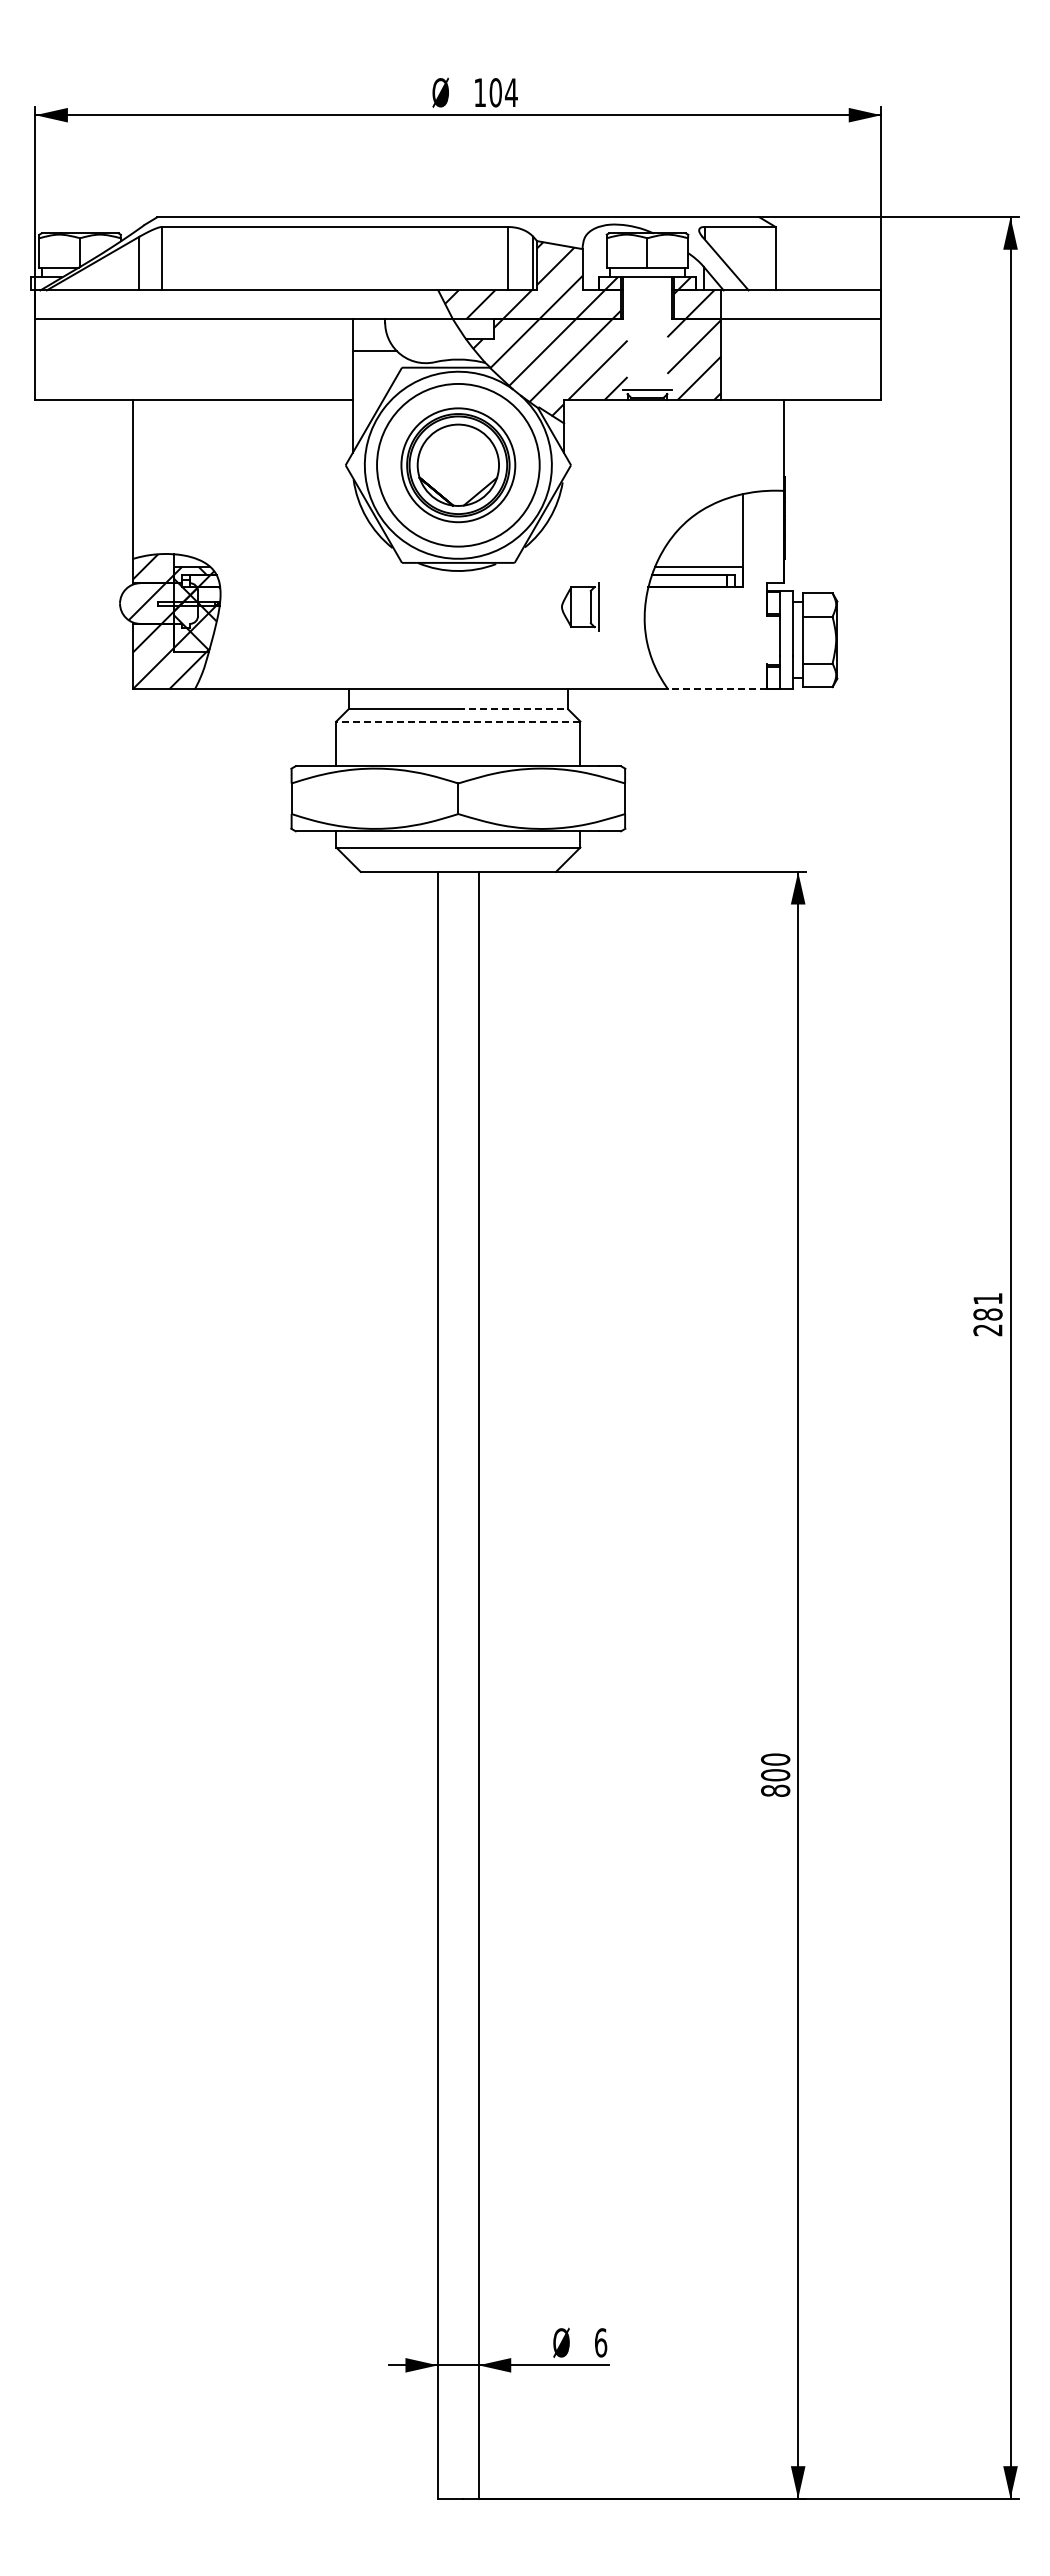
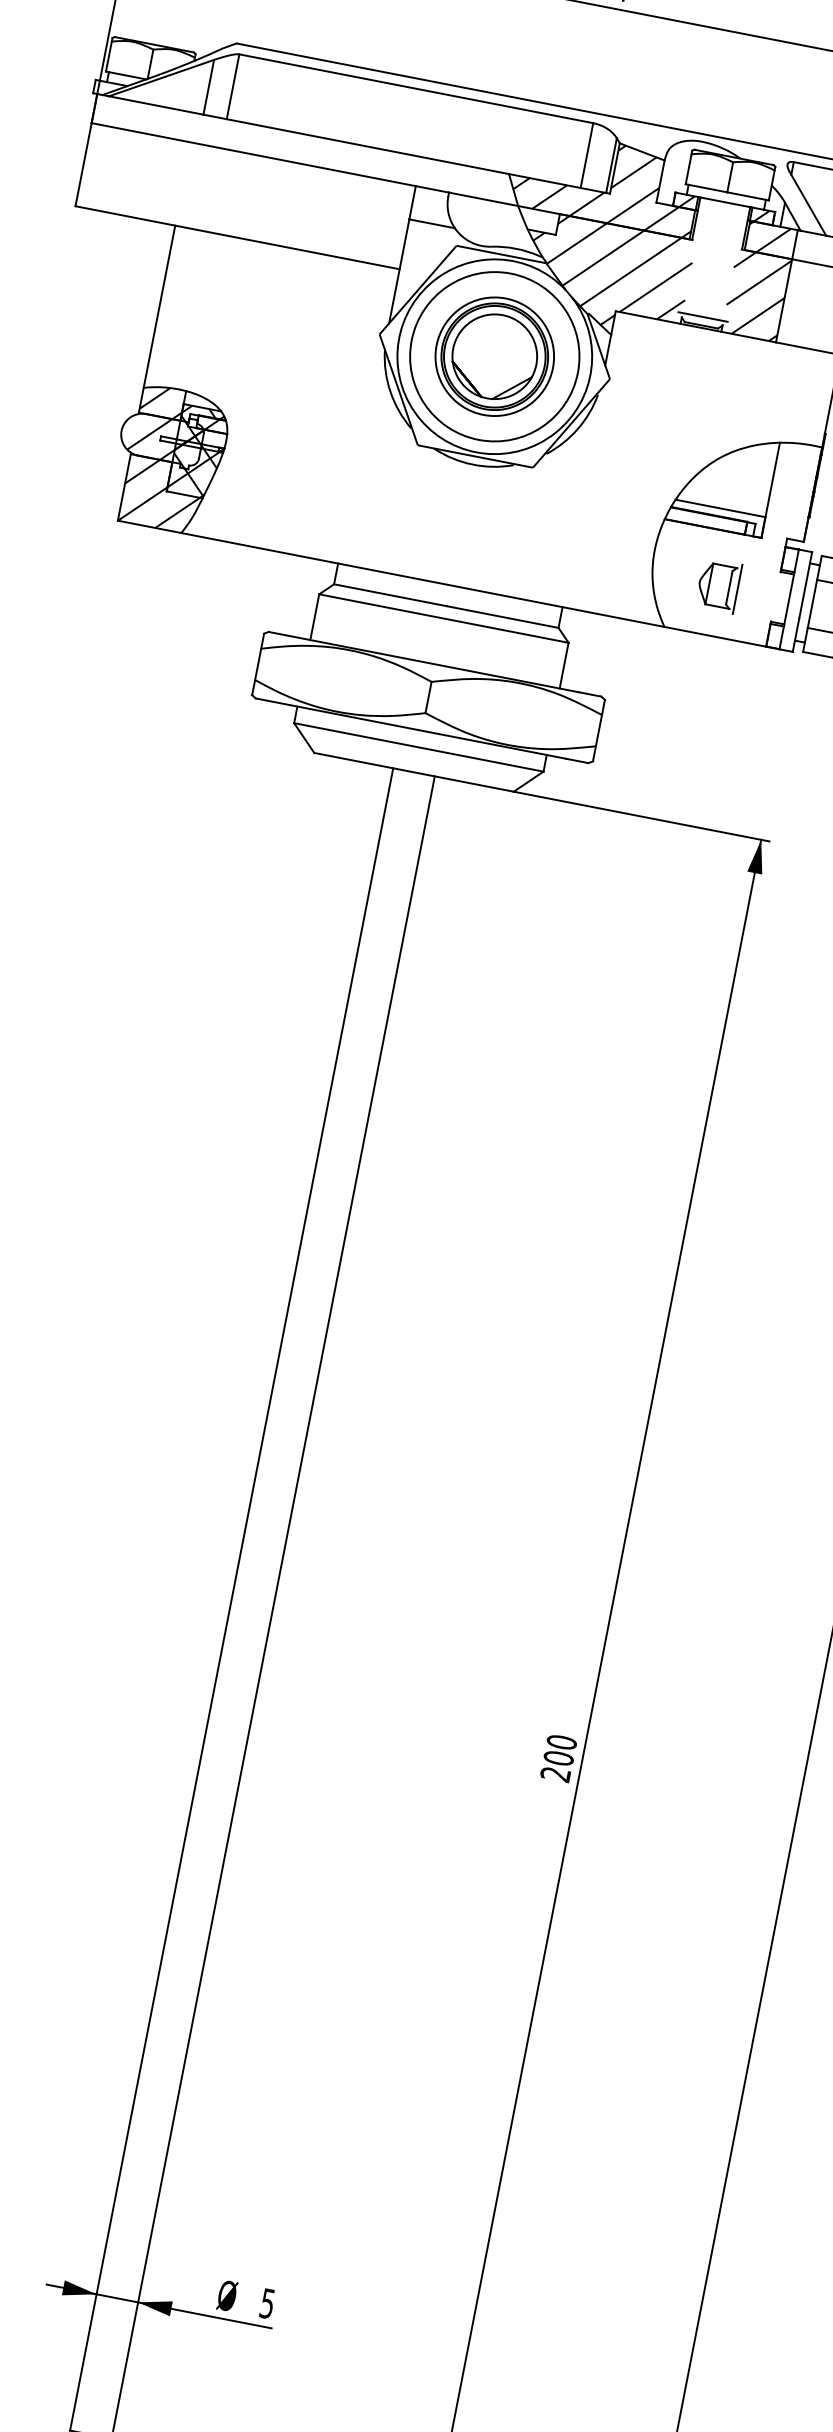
part: (580, 606) -> (718, 585), moved
line: (717, 688) -> (715, 636), dashed -> solid
line: (513, 709) -> (502, 617), dashed -> solid
line: (457, 721) -> (443, 618), dashed -> solid
text: (775, 1790) -> (555, 1773), 800 -> 200
text: (601, 2342) -> (268, 2303), 6 -> 5

